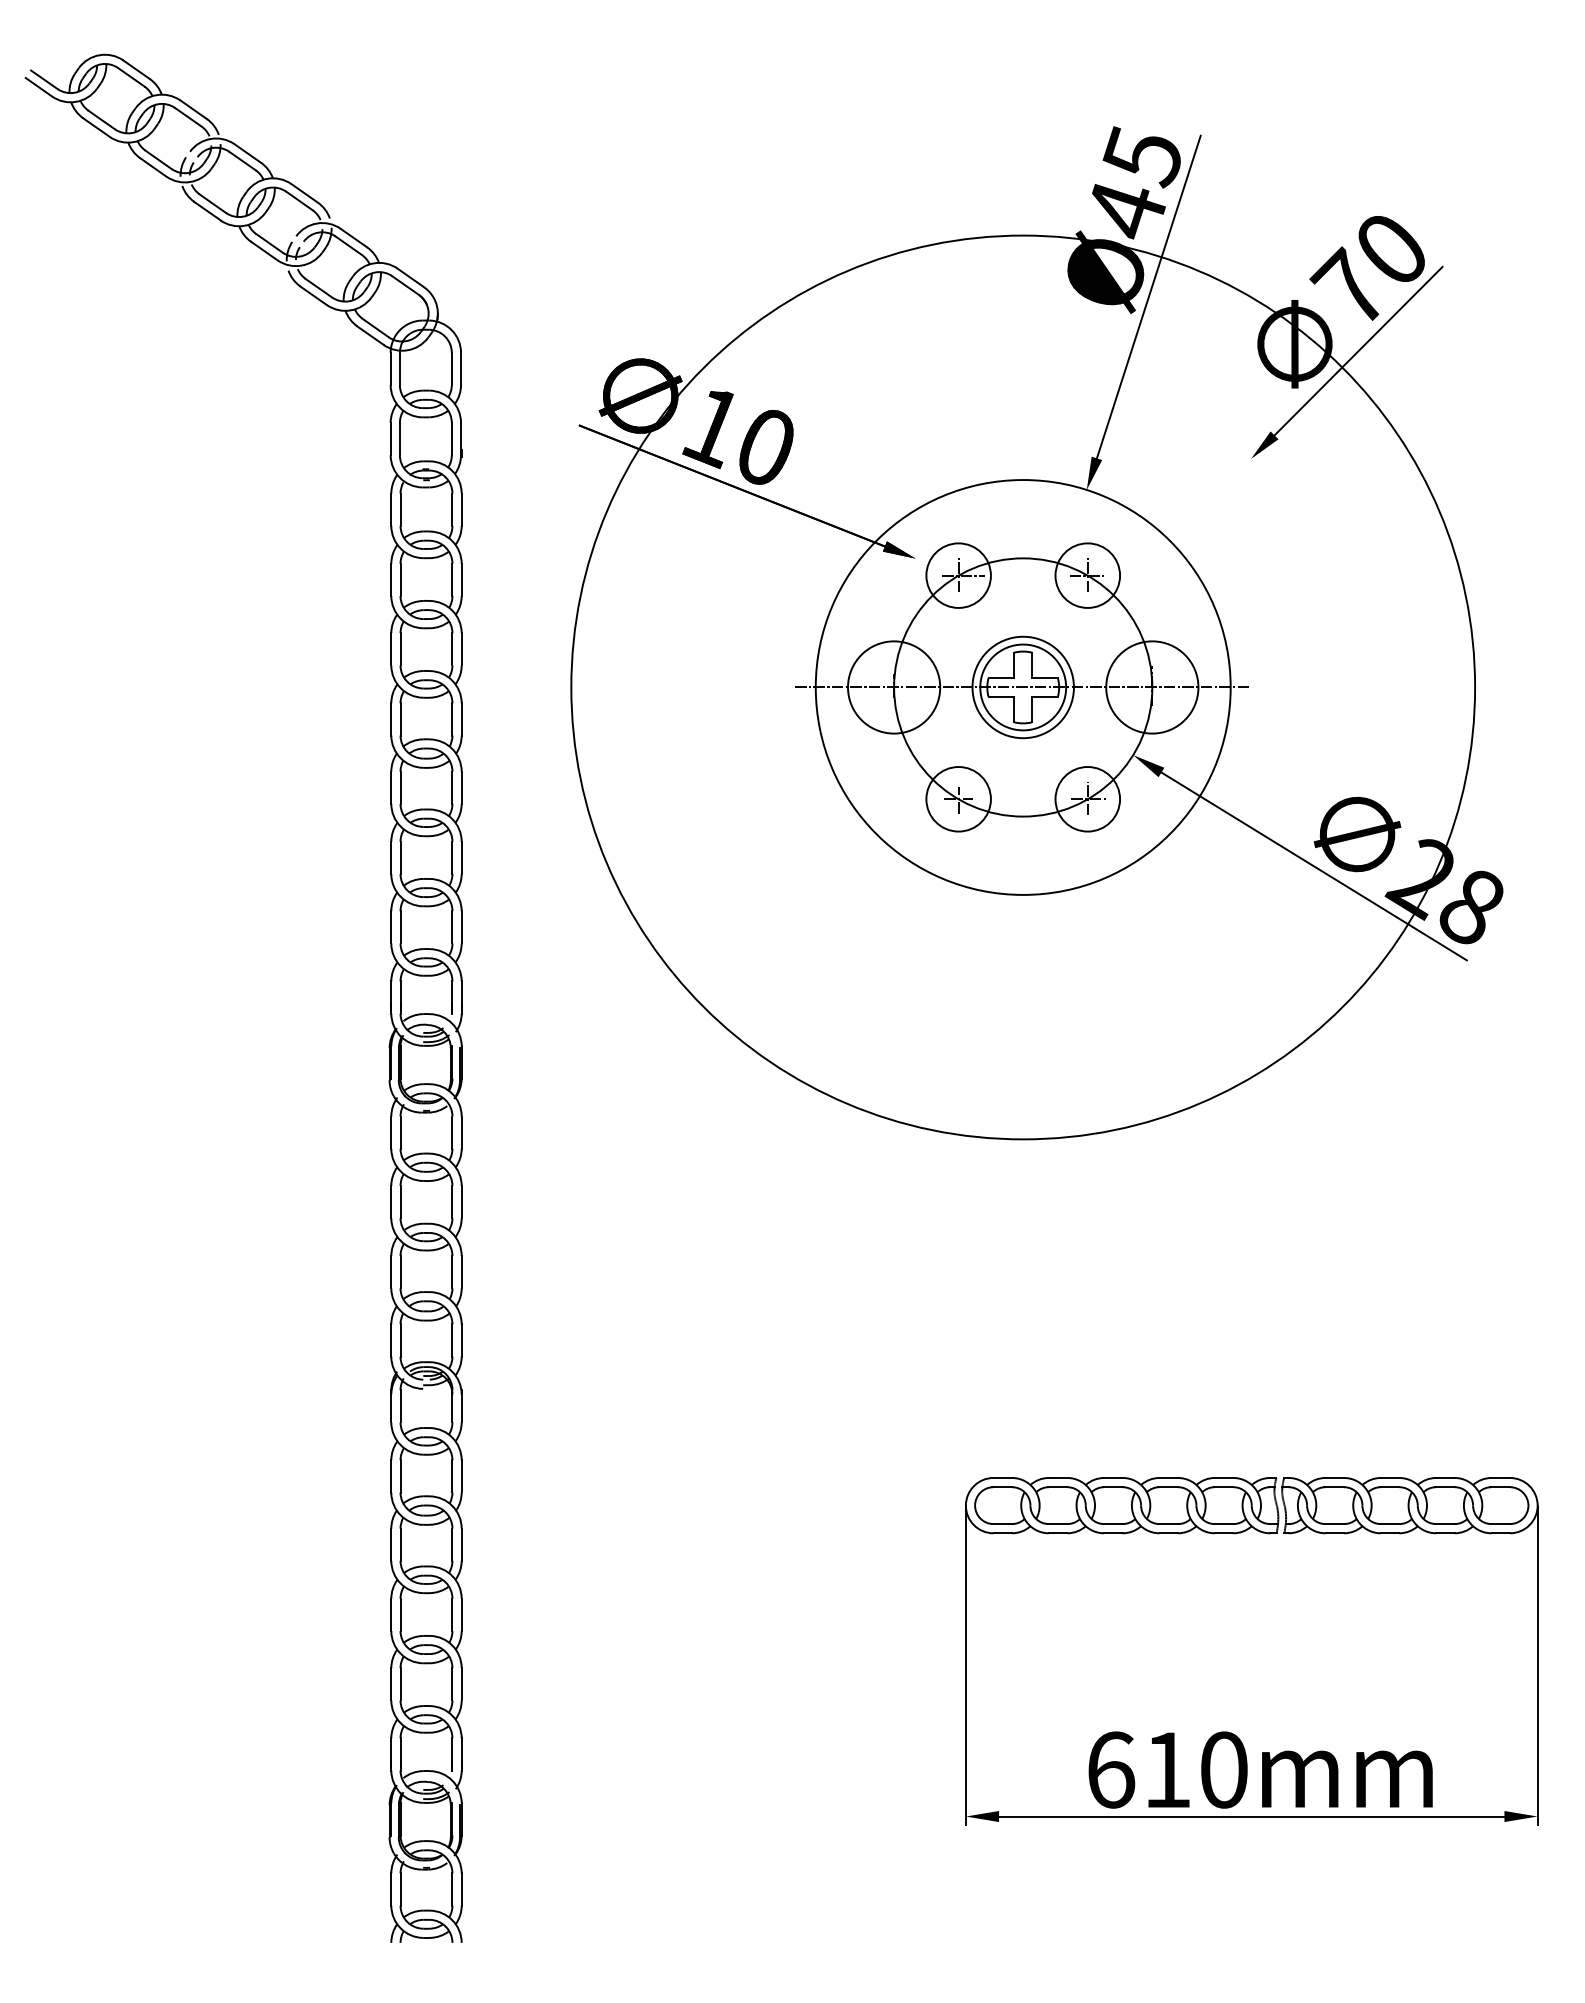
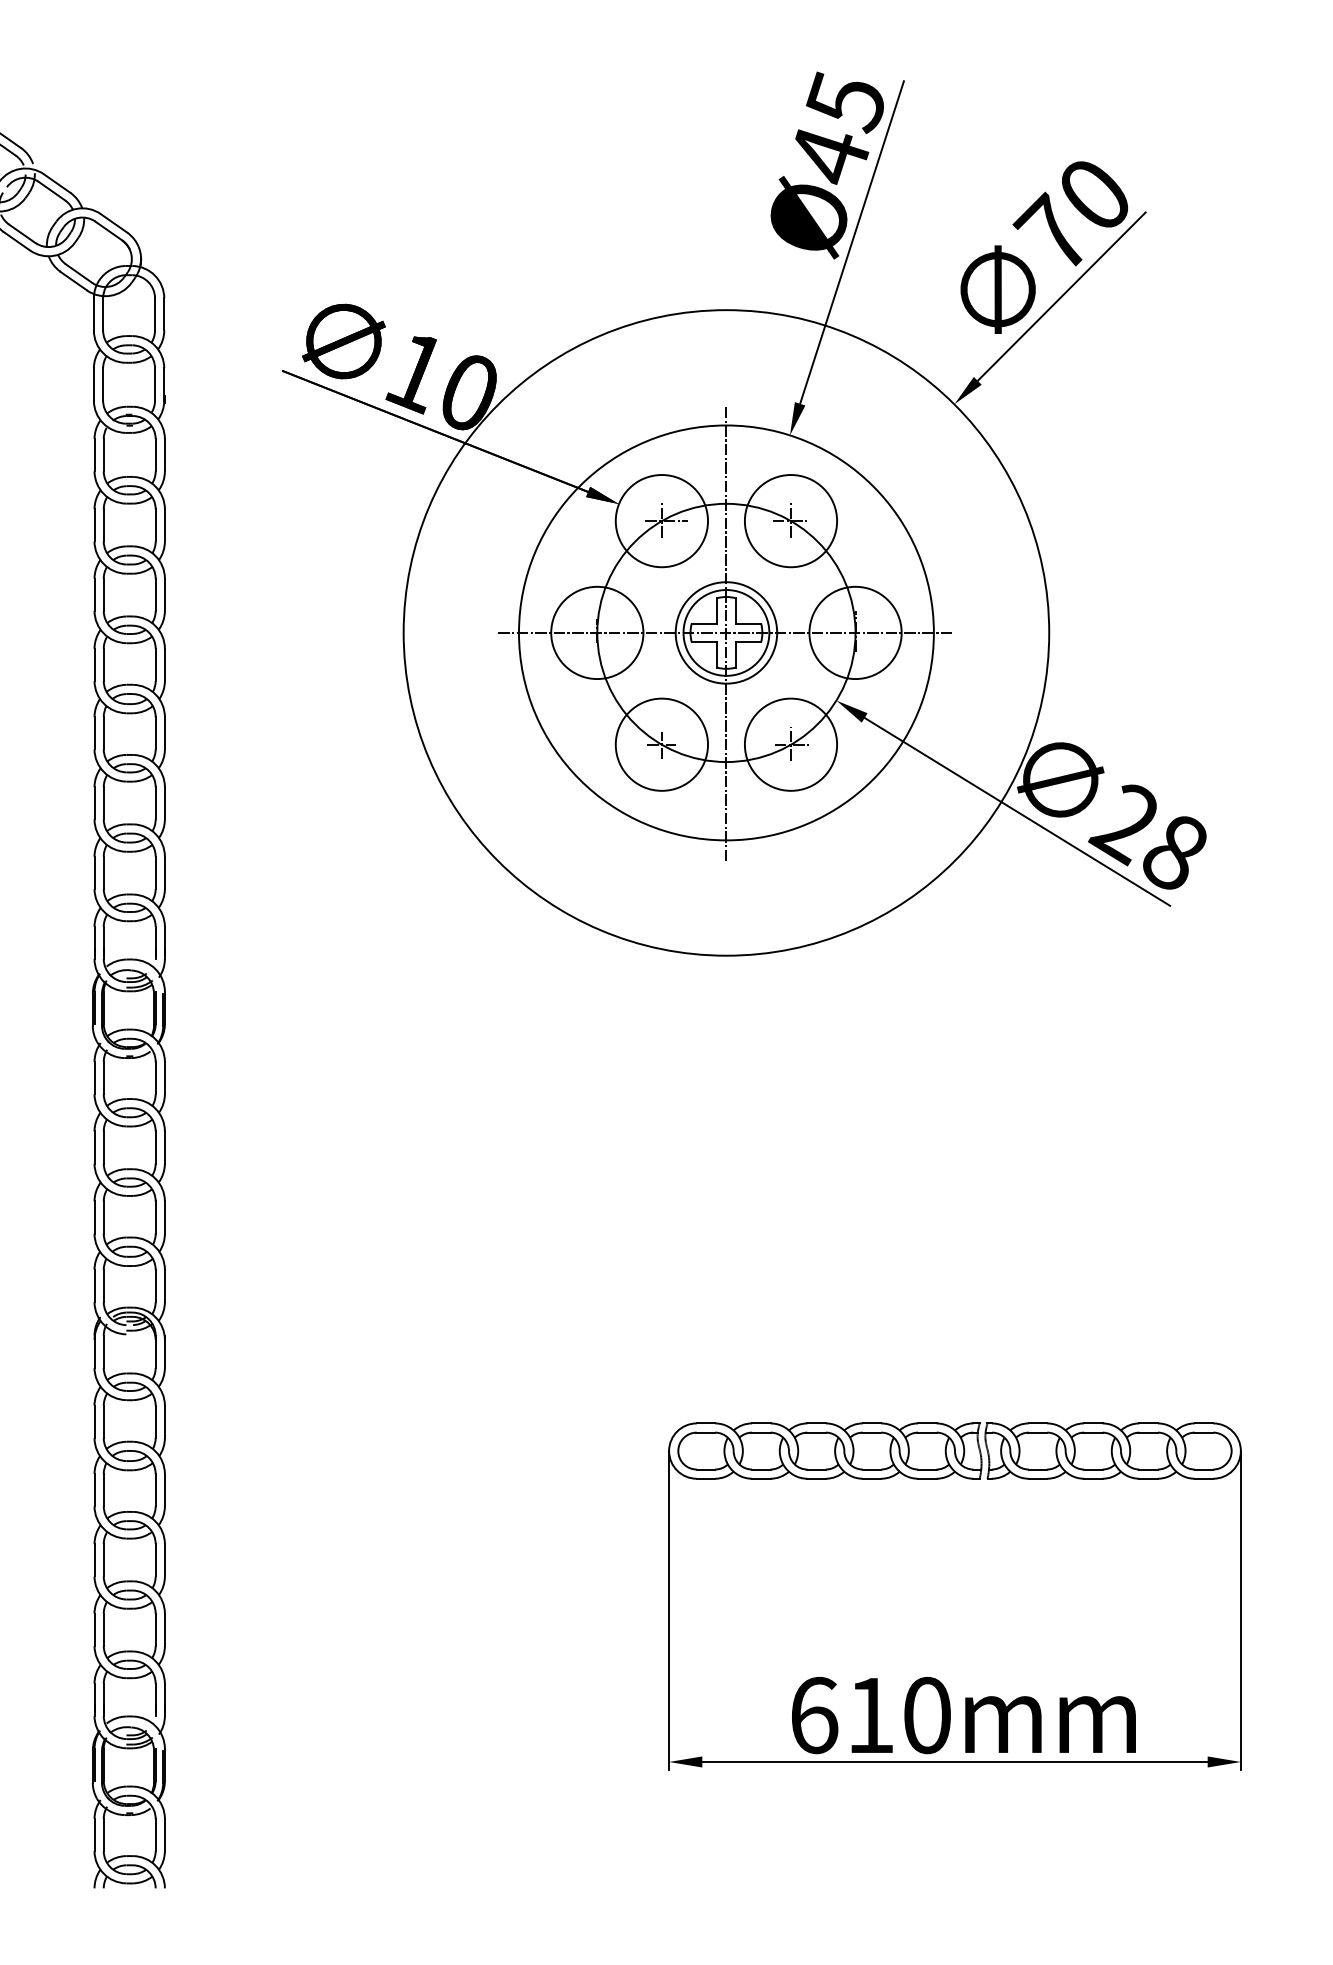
circle: (958, 575) -> (661, 520), size x1.43
circle: (1087, 575) -> (790, 520), size x1.43
circle: (1023, 687) -> (726, 632), size x0.71
line: (1023, 687) -> (726, 632), added
circle: (958, 799) -> (661, 744), size x1.43
circle: (1087, 799) -> (790, 744), size x1.43

